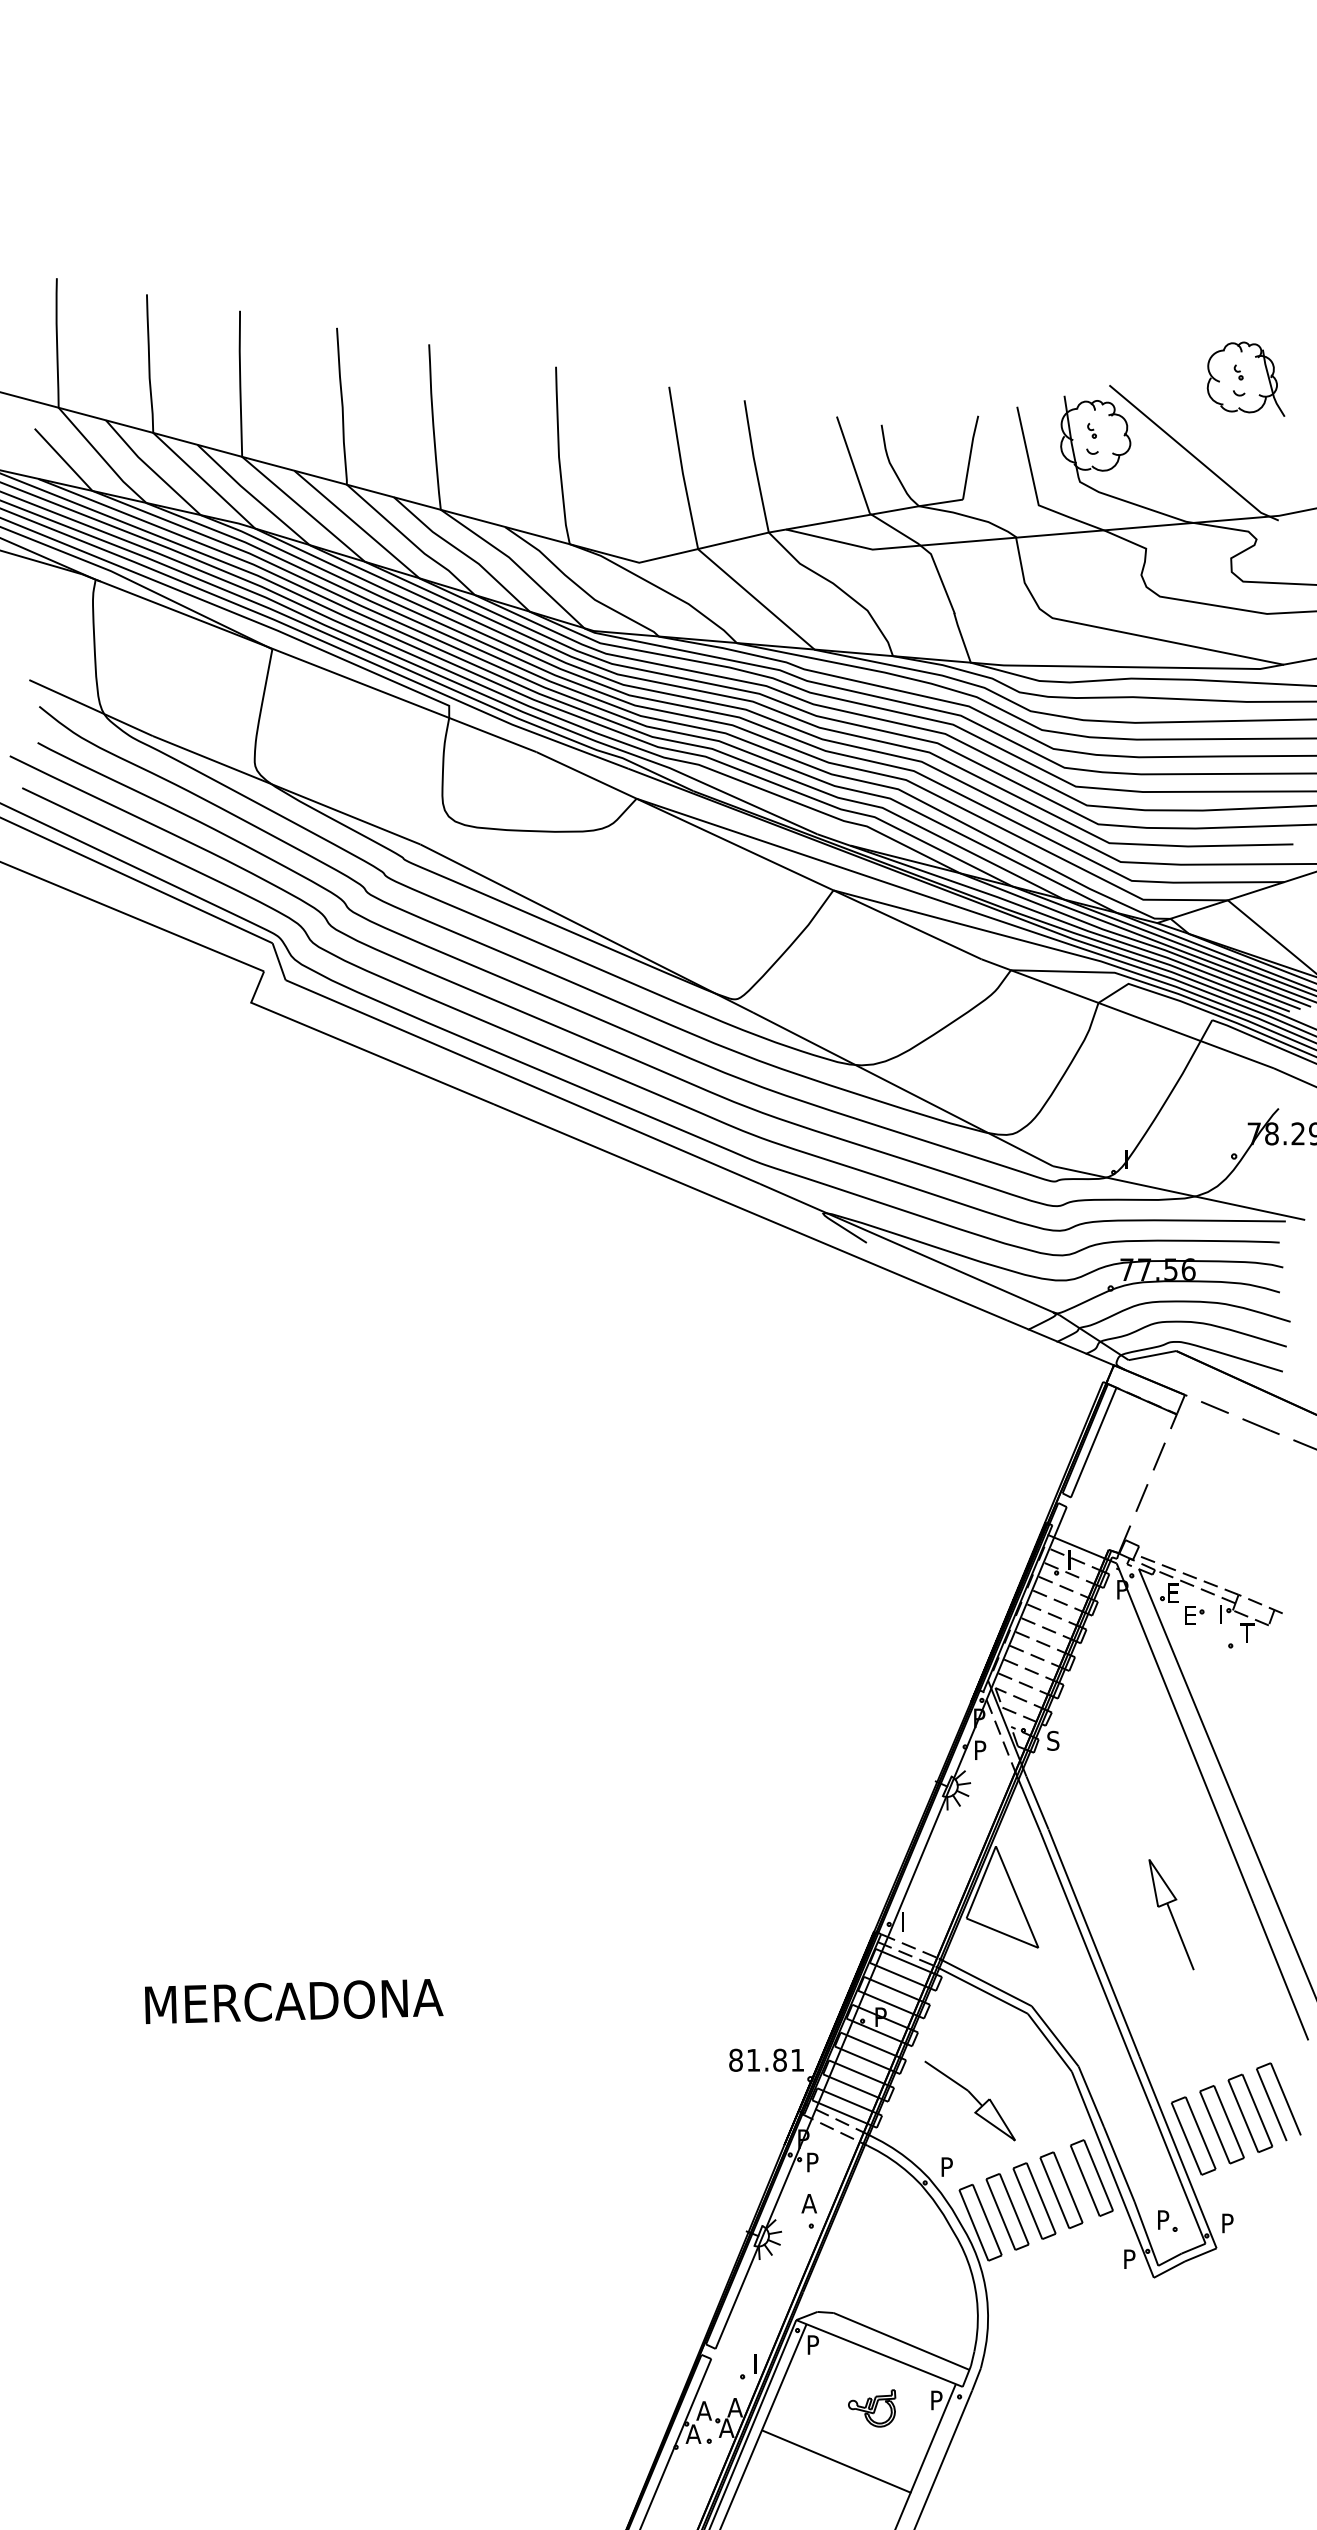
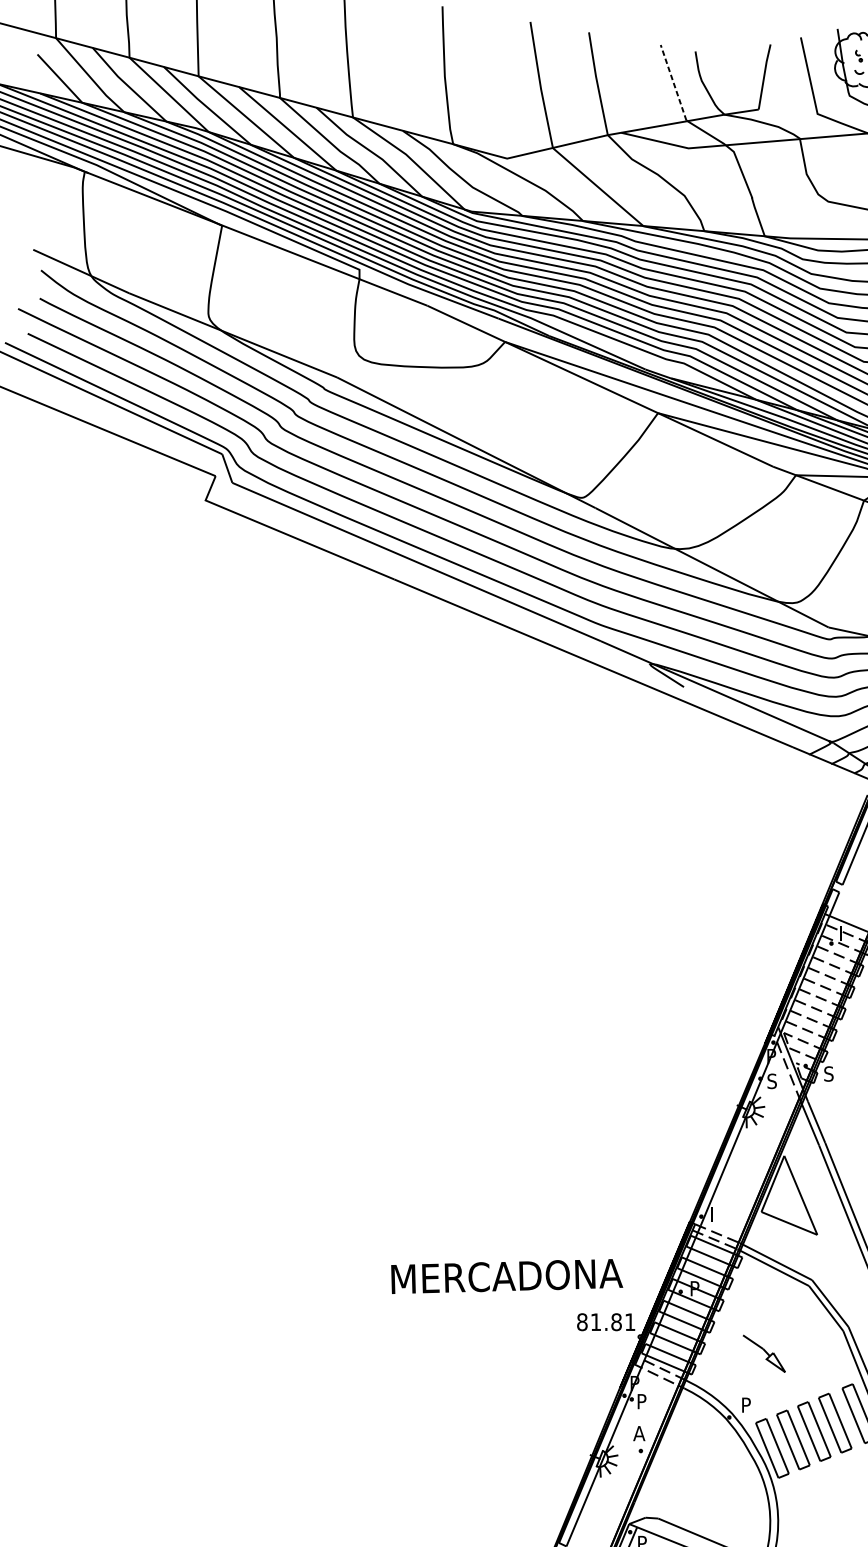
line: (853, 464) -> (673, 82), solid -> dashed
text: (980, 1750) -> (772, 1081), P -> S
text: (294, 2001) -> (507, 1276), moved
part: (969, 2100) -> (763, 1353), size x0.6

